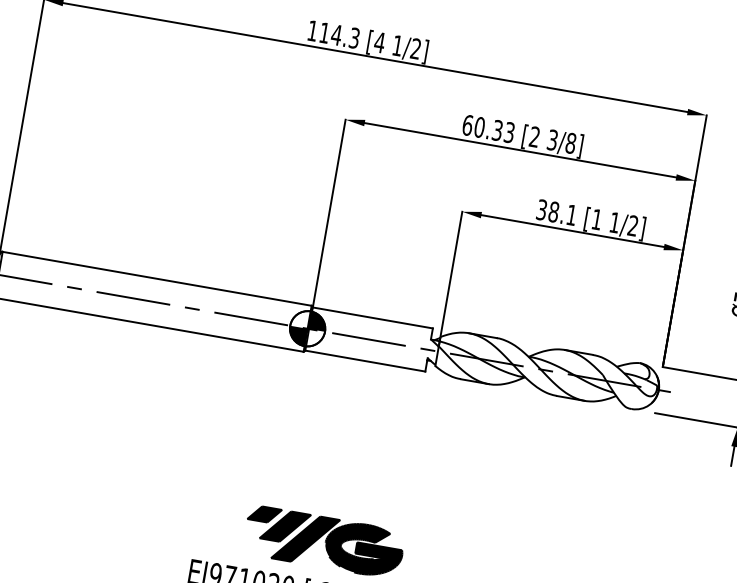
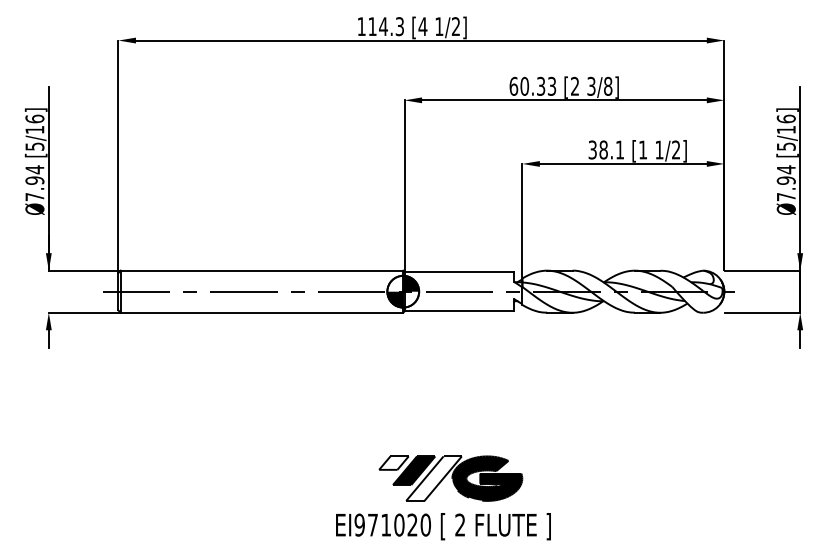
fill: (264, 513) -> (393, 462), removed
fill: (305, 538) -> (433, 478), removed

